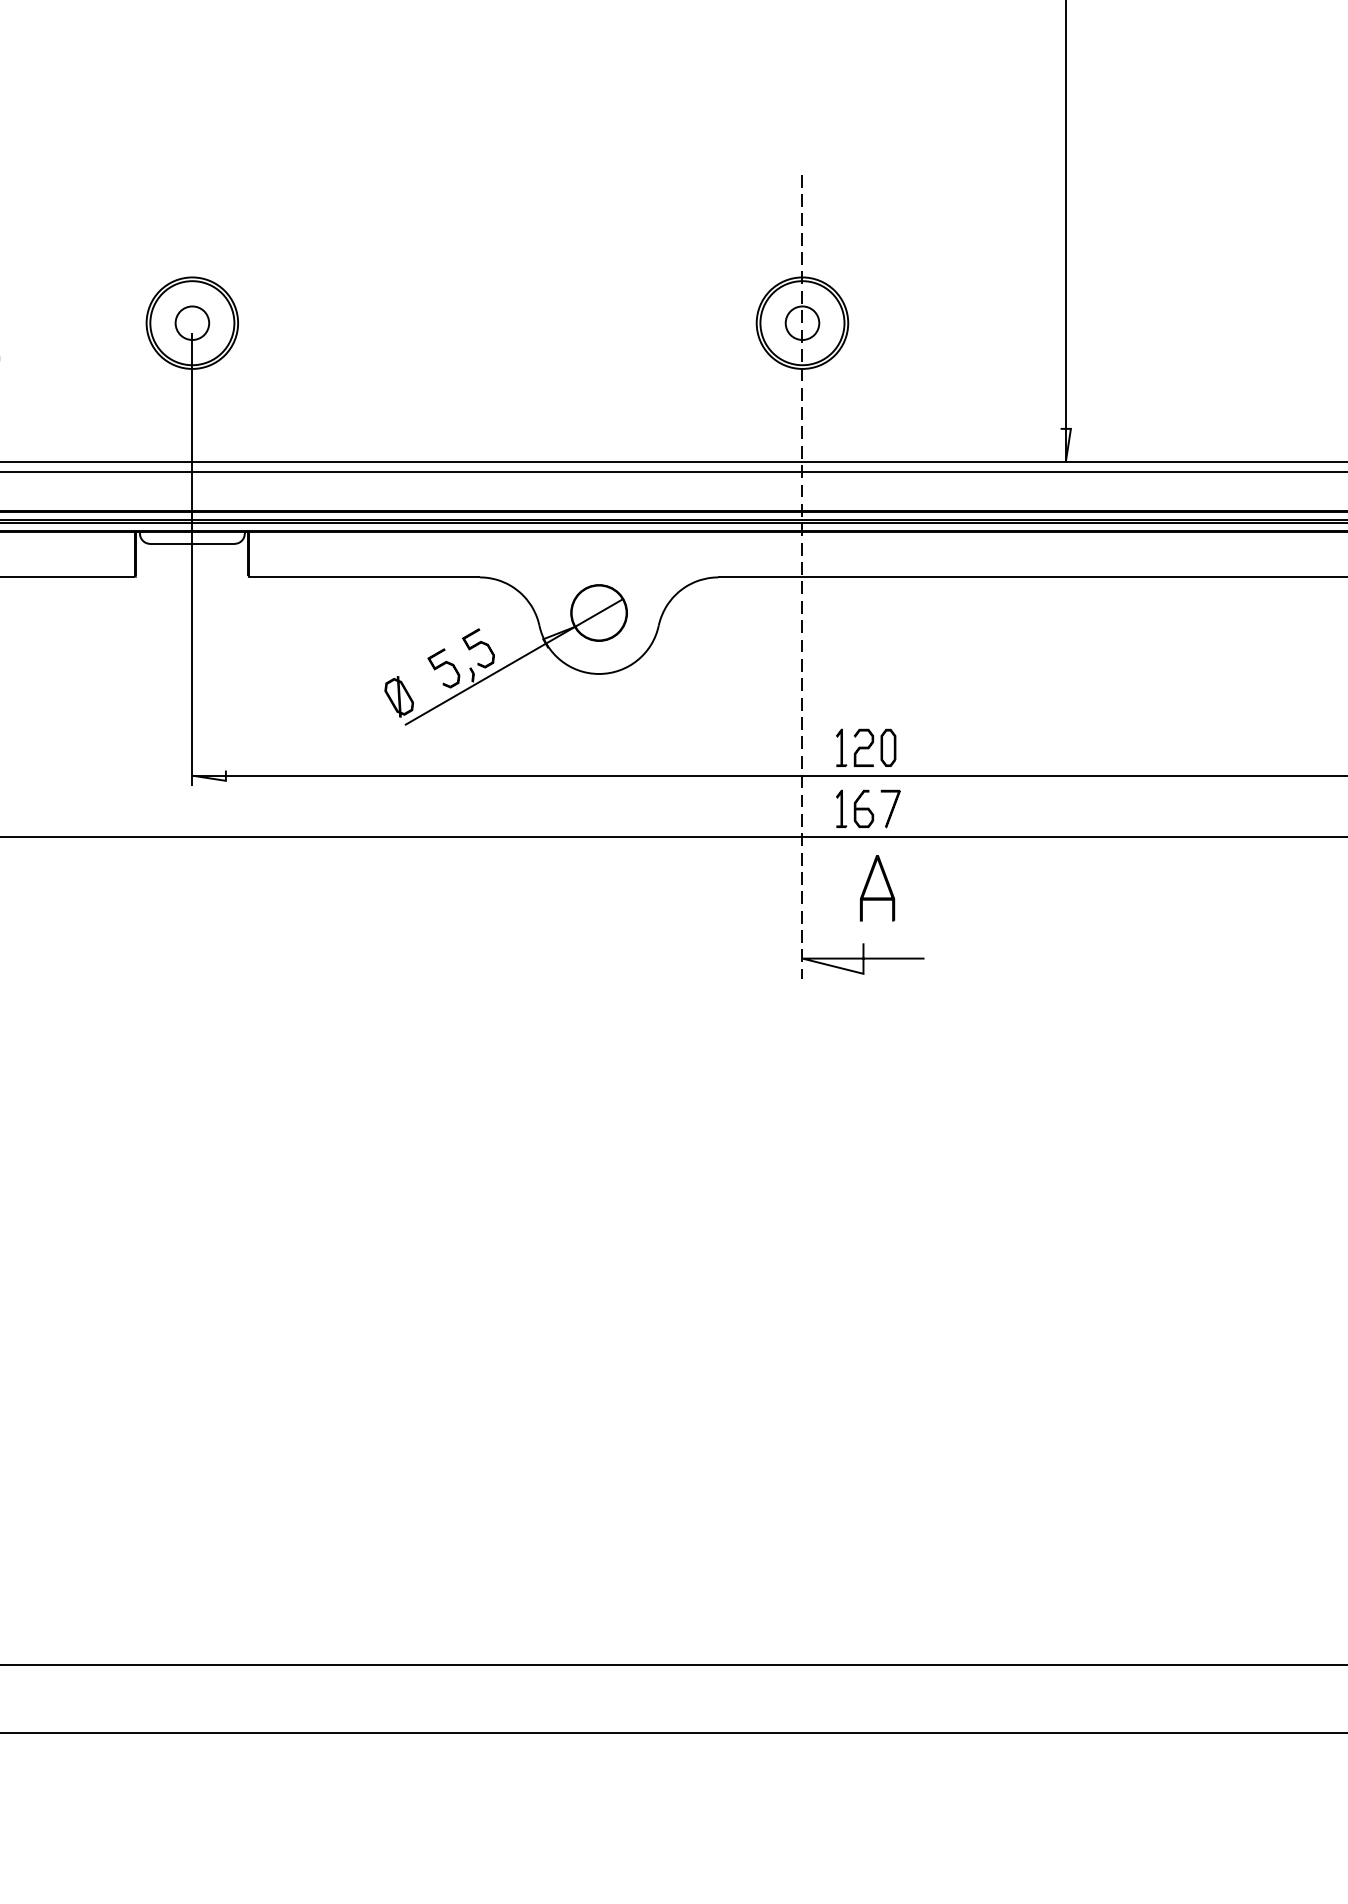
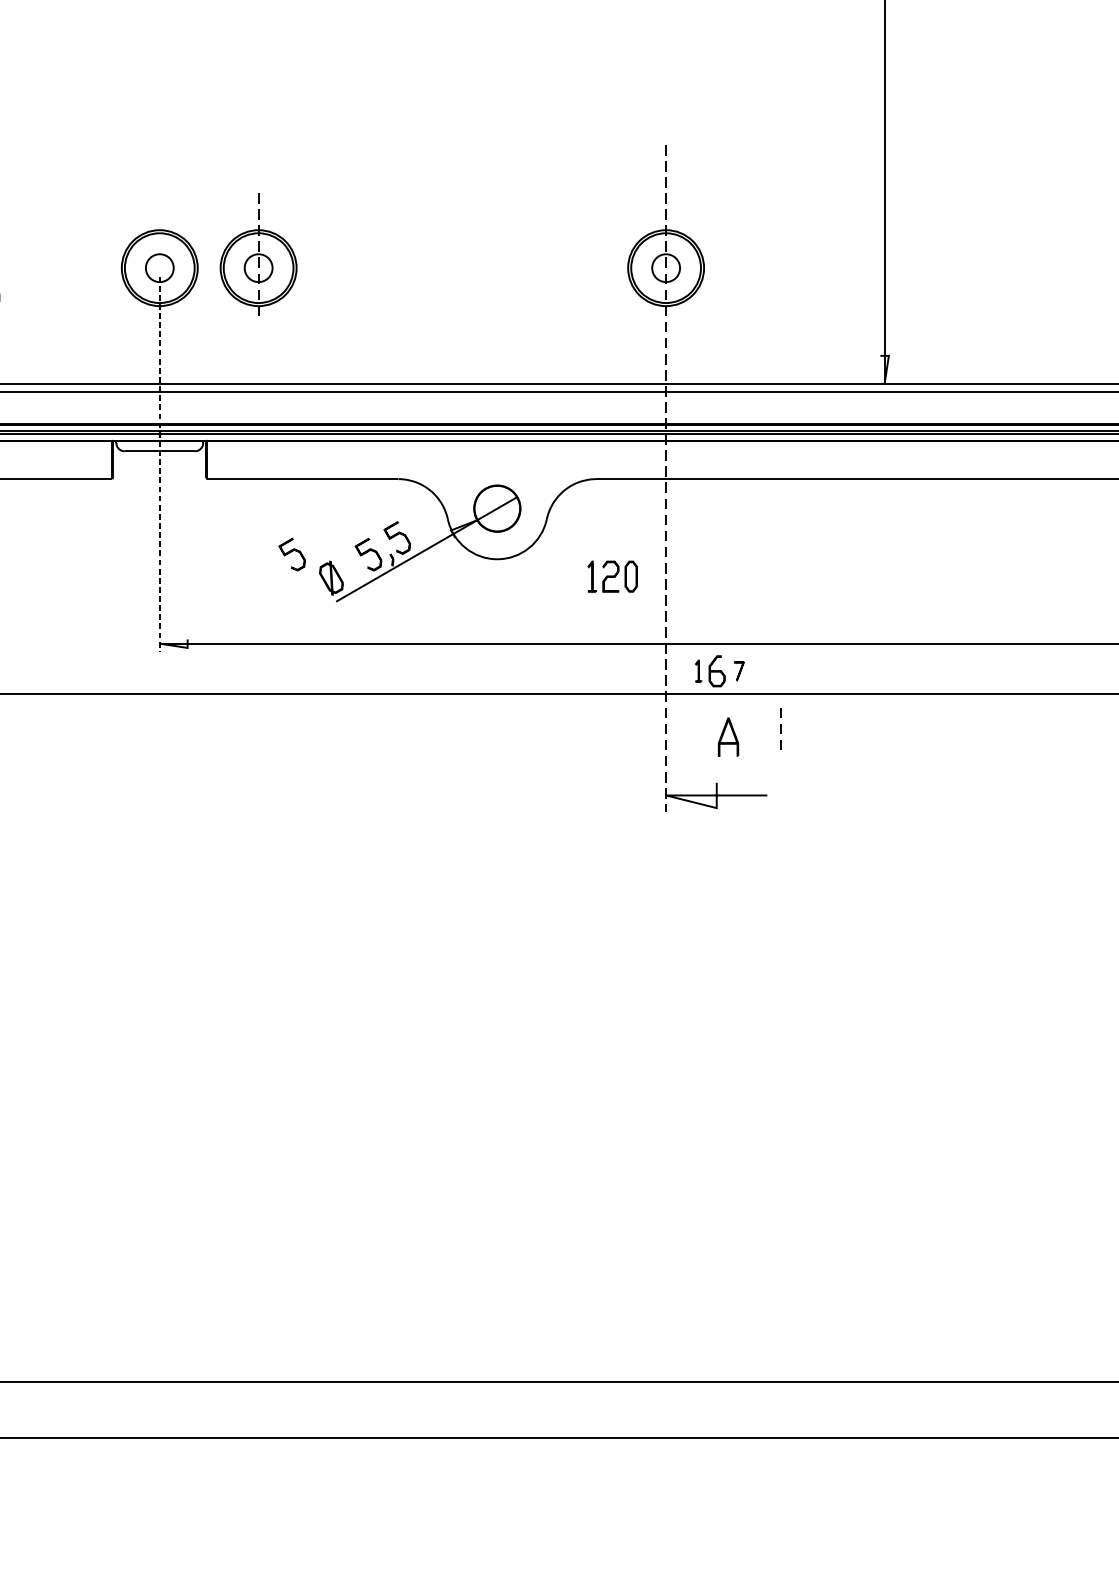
part: (311, 306) -> (258, 254), added
line: (192, 560) -> (159, 465), solid -> dashed
part: (351, 668) -> (291, 554), added
part: (866, 747) -> (613, 576), moved
part: (841, 808) -> (698, 670), size x0.7
part: (890, 808) -> (739, 670), size x0.6
line: (940, 878) -> (780, 729), added
part: (877, 888) -> (728, 737), size x0.7

